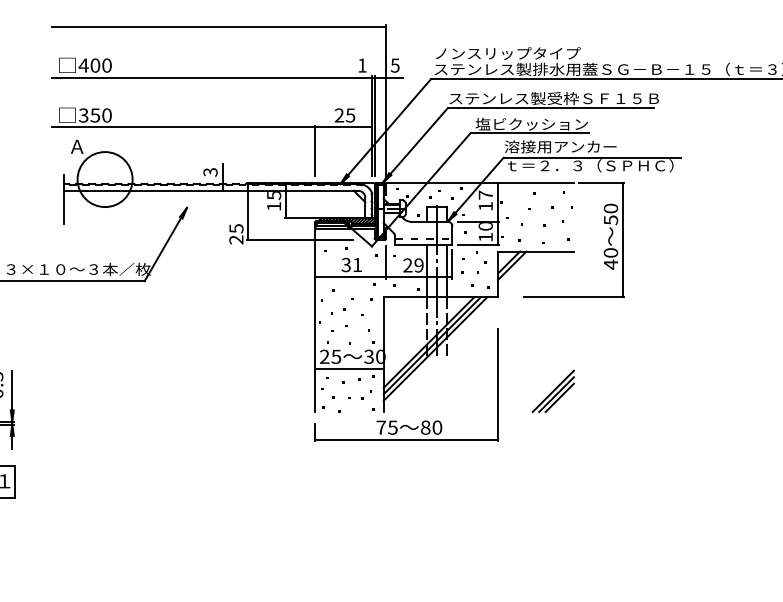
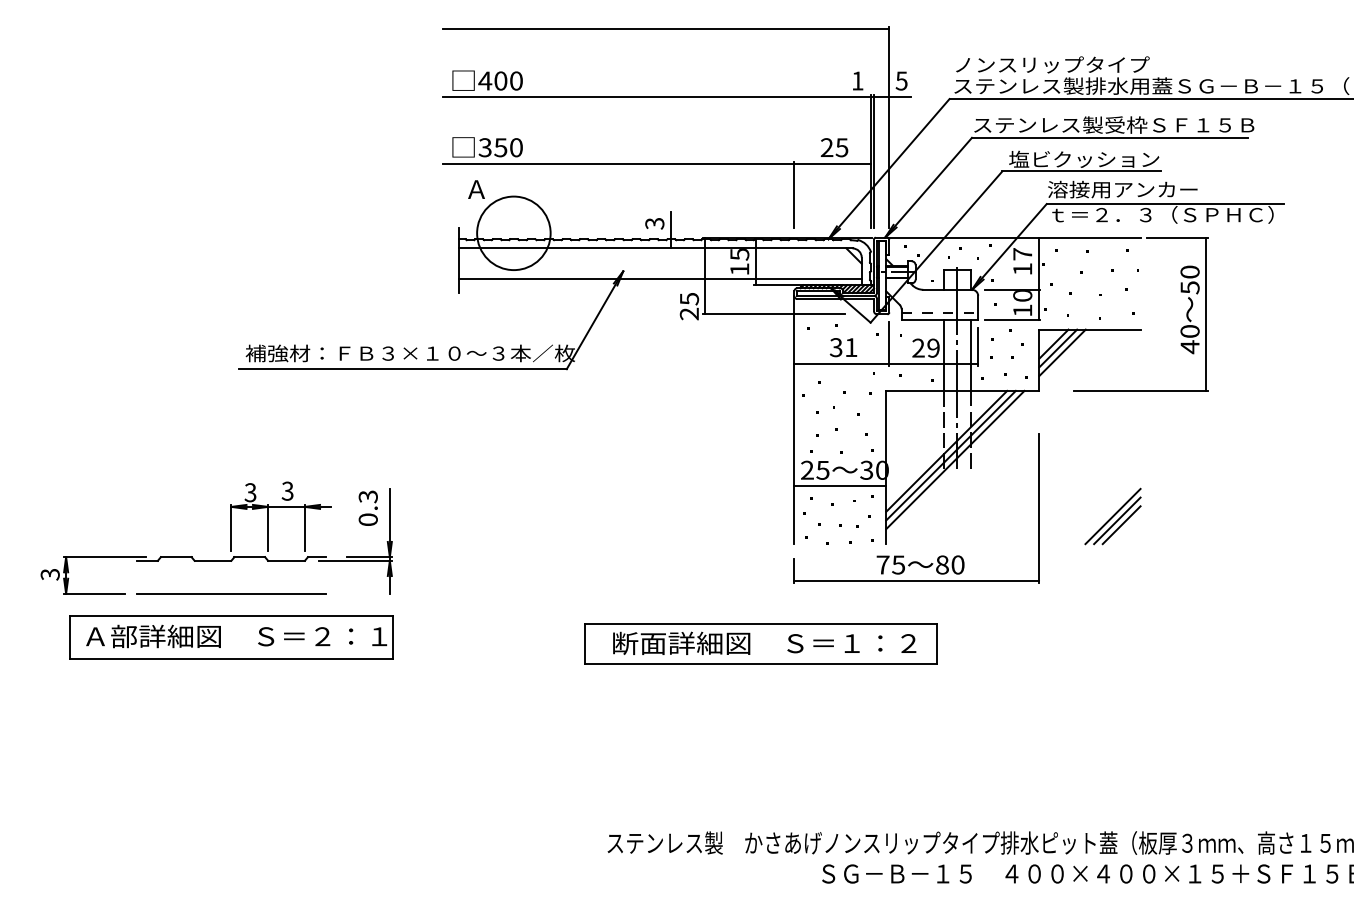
line: (214, 214) -> (659, 279), added
line: (515, 268) -> (1062, 352), added
part: (289, 486) -> (760, 643), added

